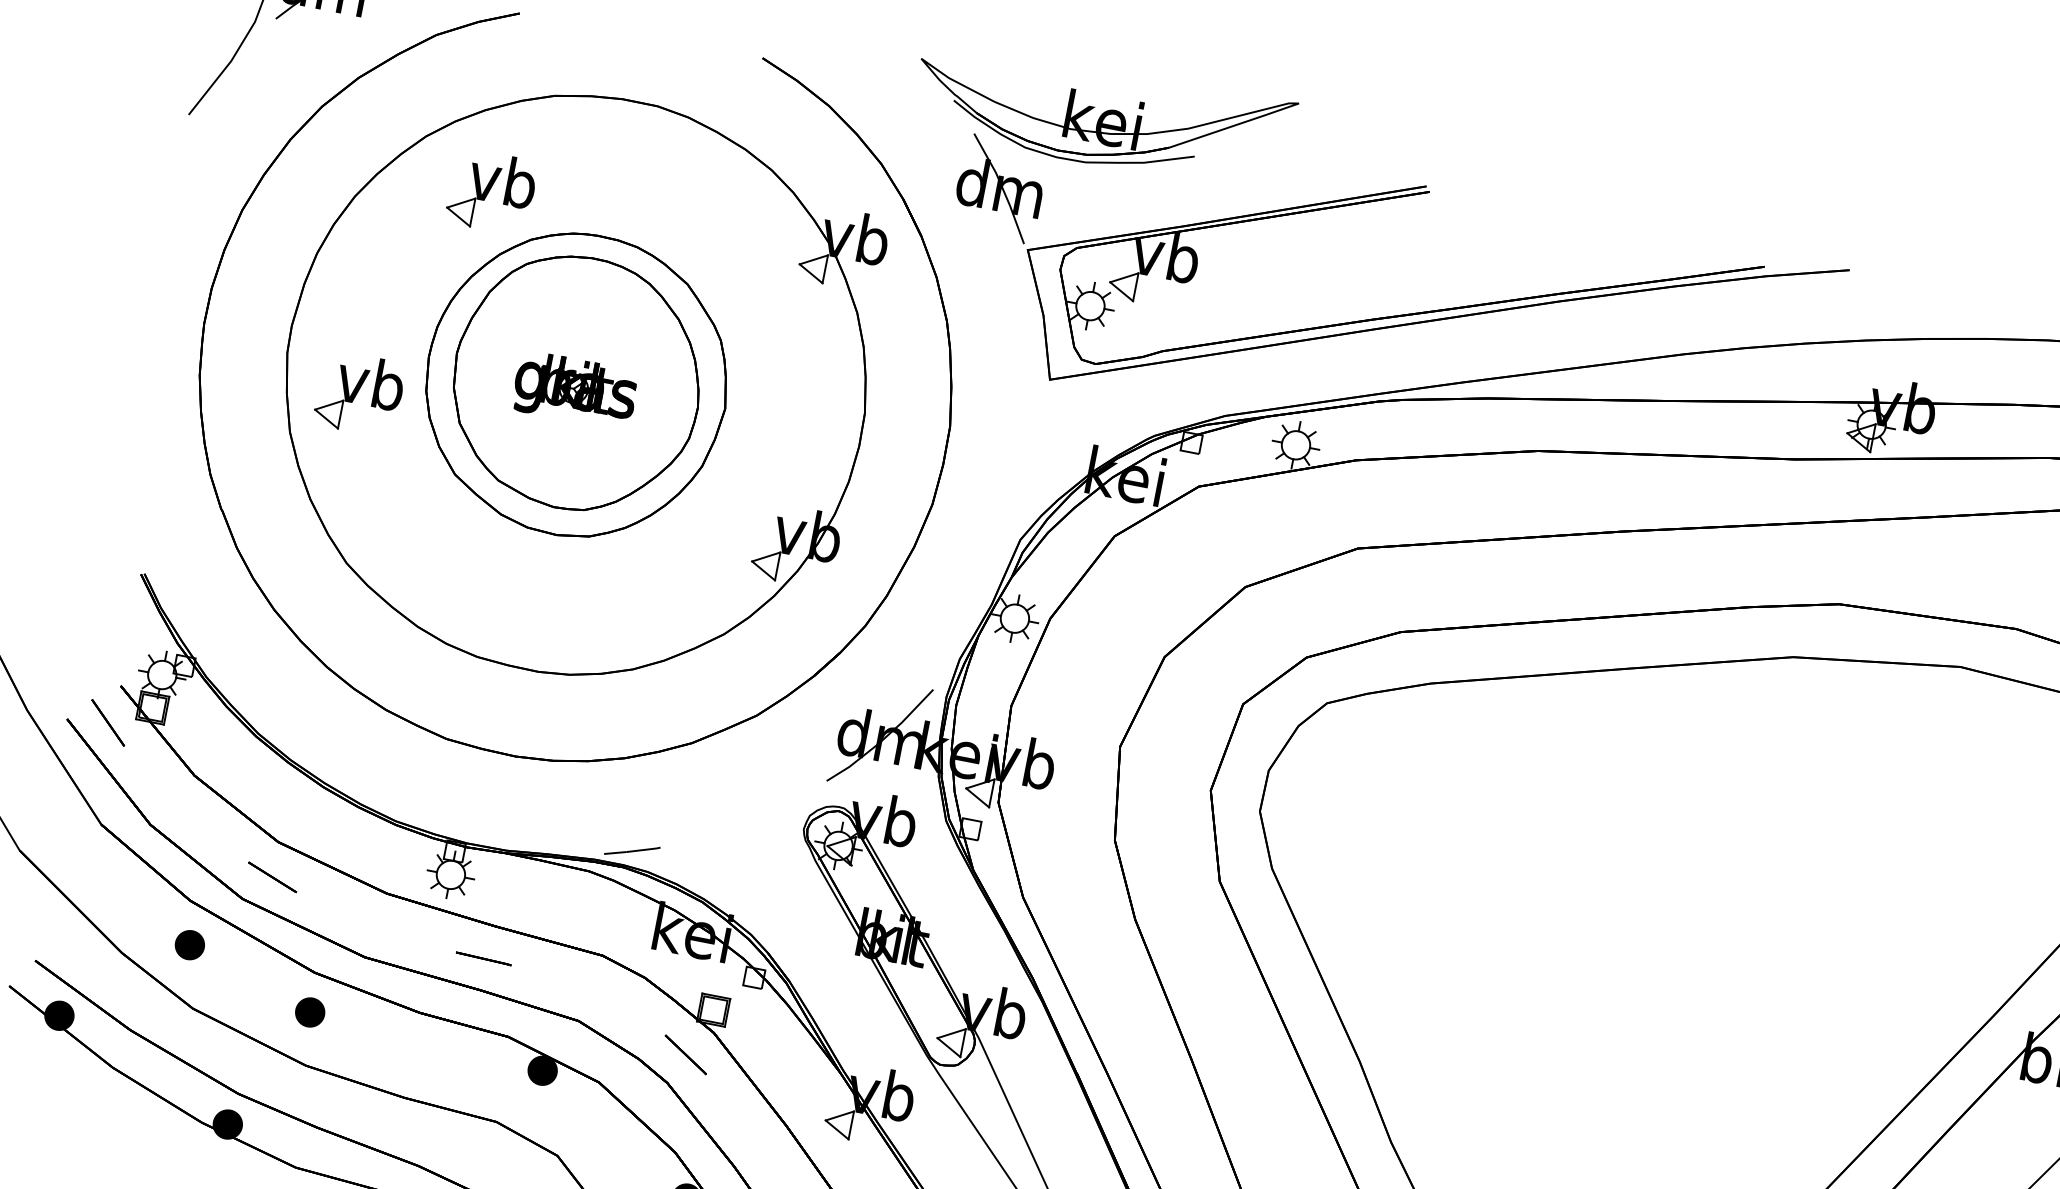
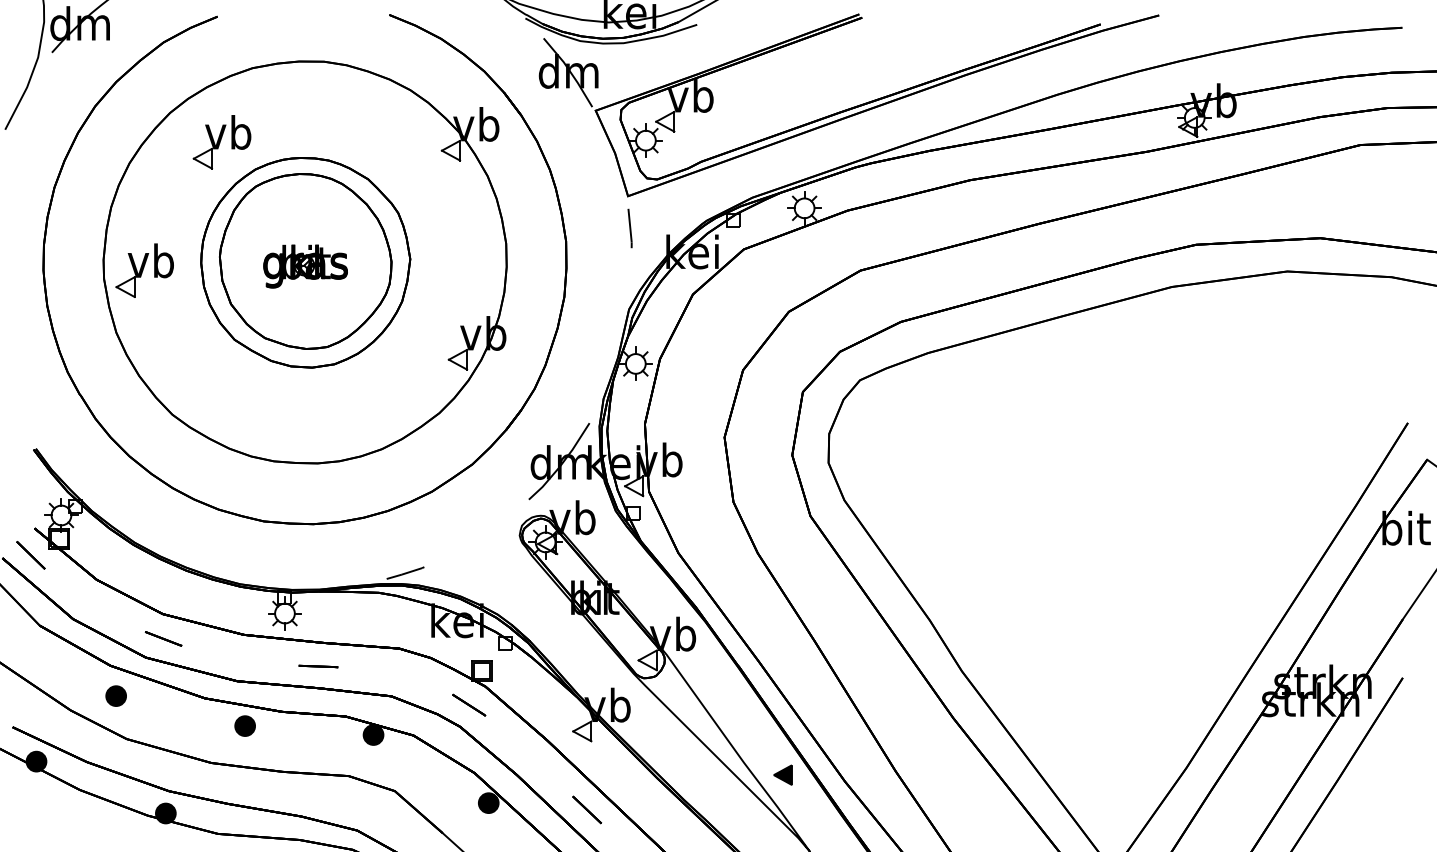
part: (359, 393) -> (144, 270), moved
line: (1043, 425) -> (629, 228), added
part: (309, 1011) -> (244, 725), moved

